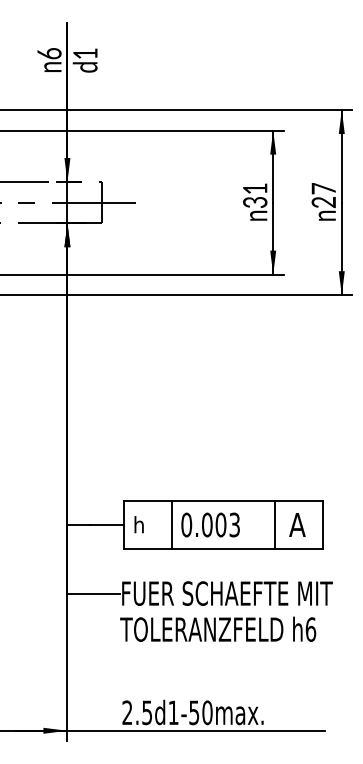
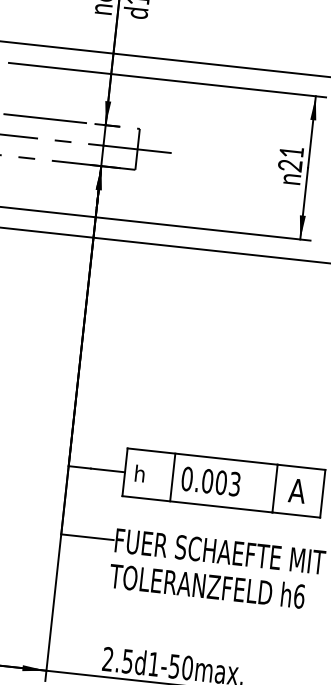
text: (258, 202) -> (293, 166), 31 -> 21

